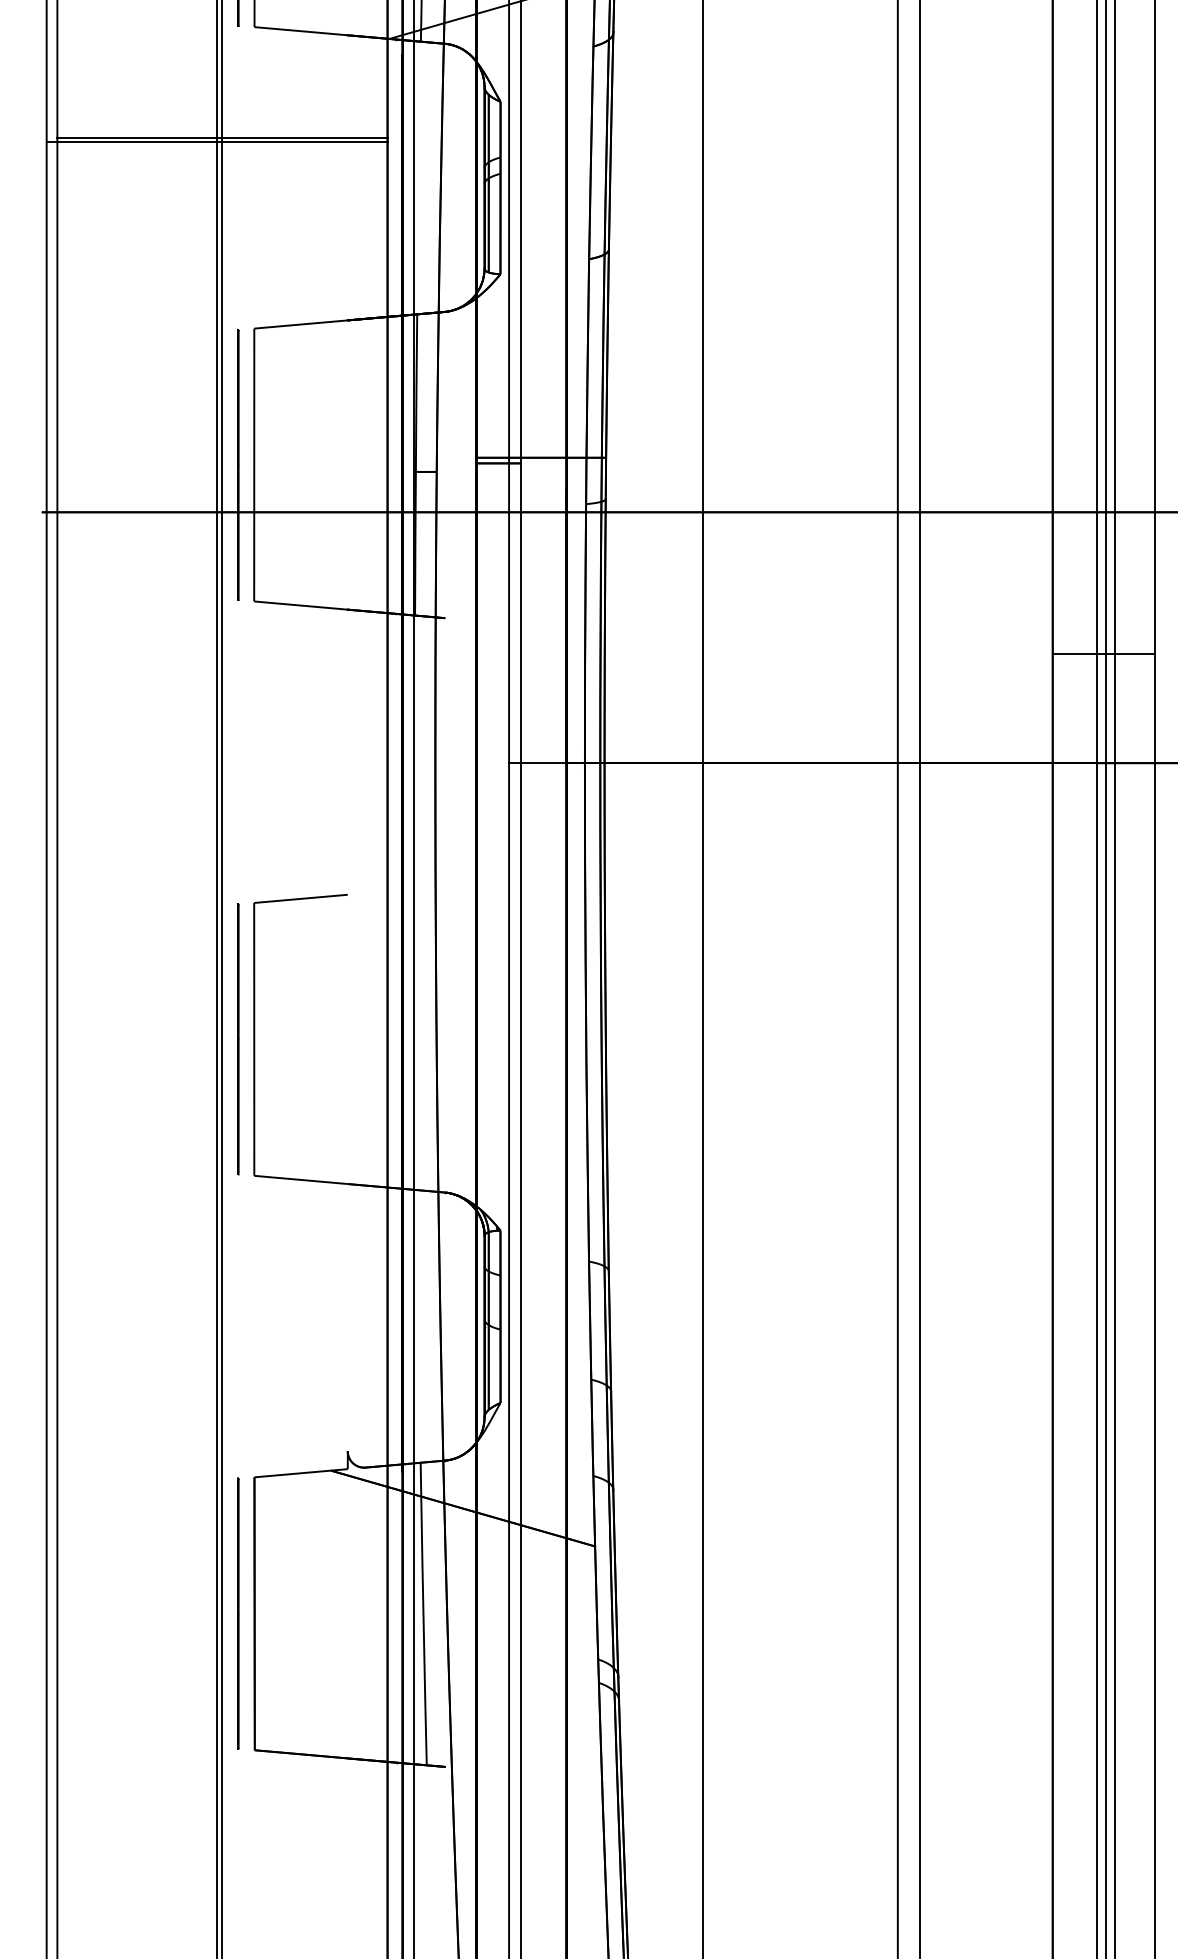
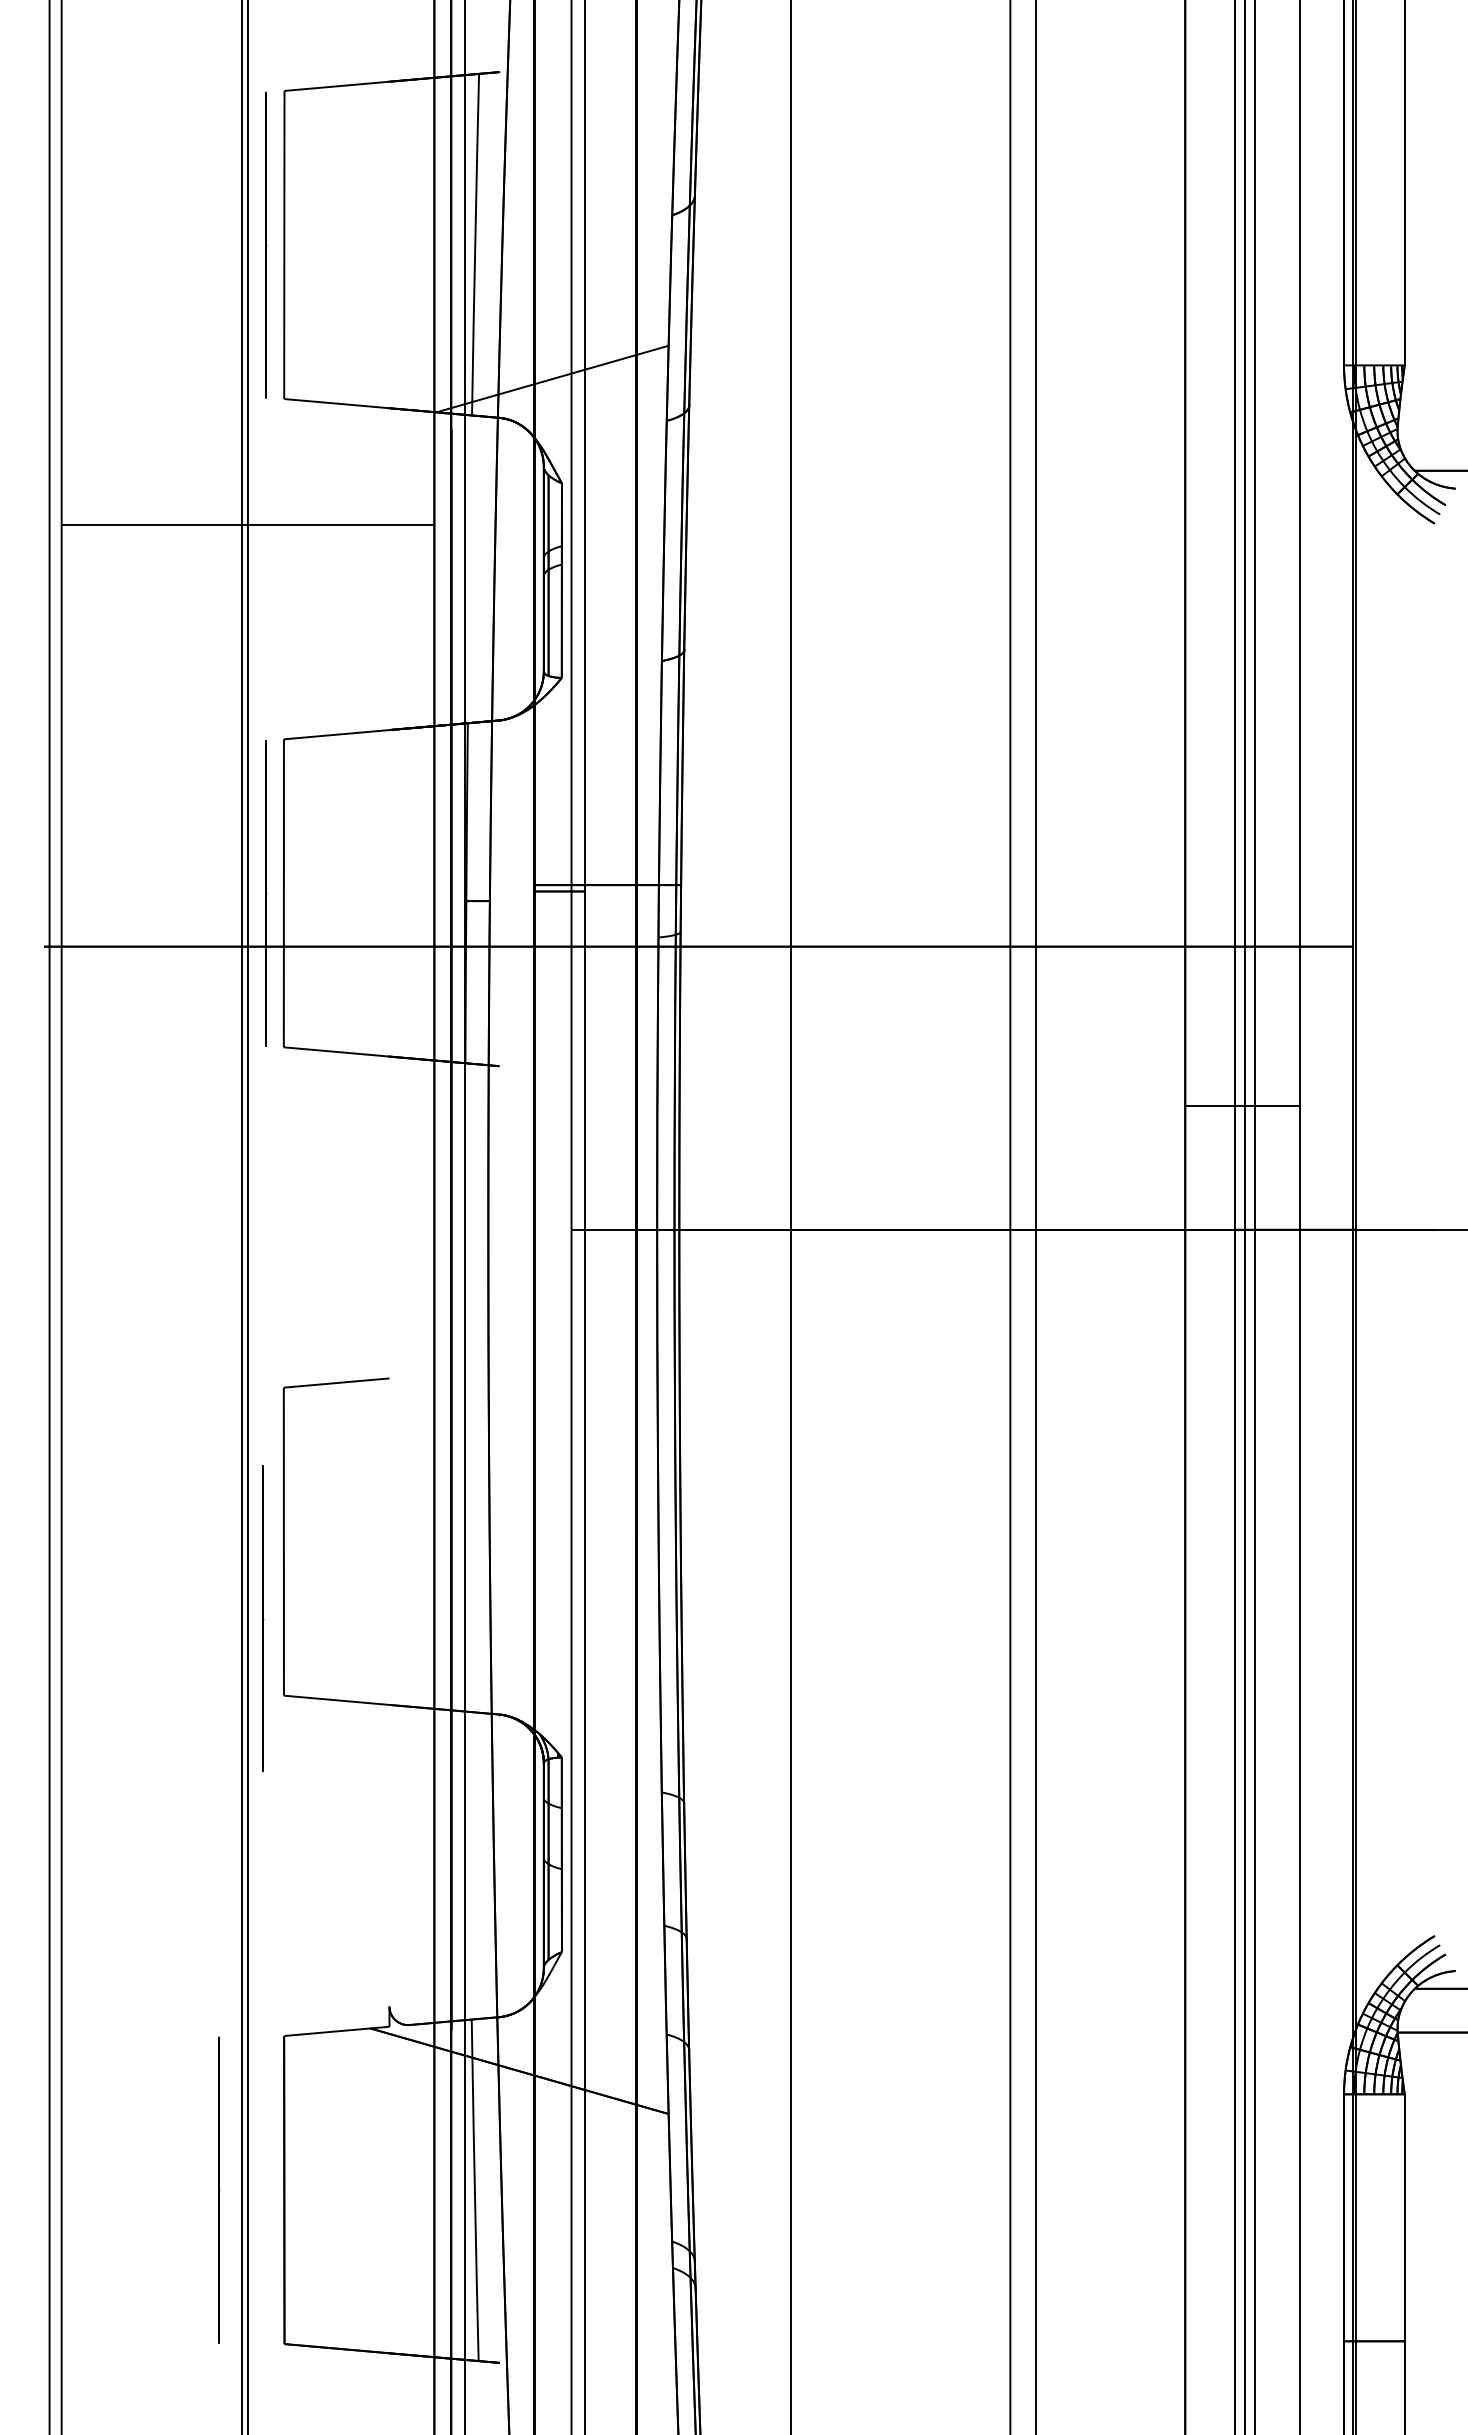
line: (216, 141) -> (241, 528), removed
line: (238, 1039) -> (263, 1618), moved
line: (238, 1613) -> (219, 2189), moved

